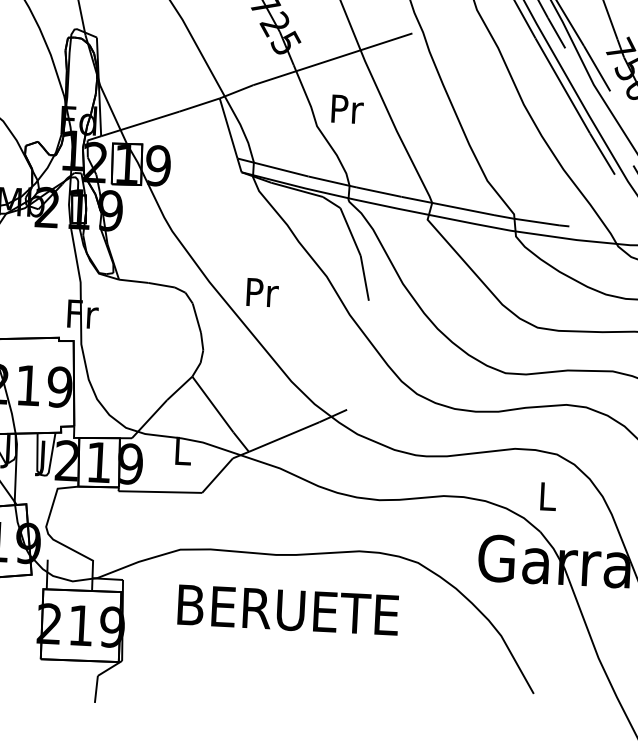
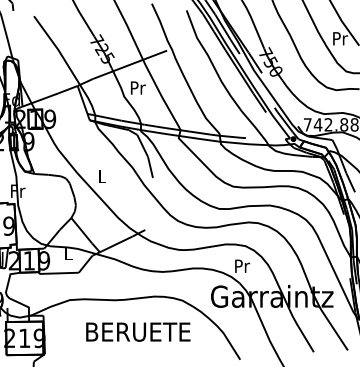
text: (262, 292) -> (102, 176), Pr -> L
text: (548, 495) -> (242, 265), L -> Pr
text: (288, 608) -> (138, 331), moved

